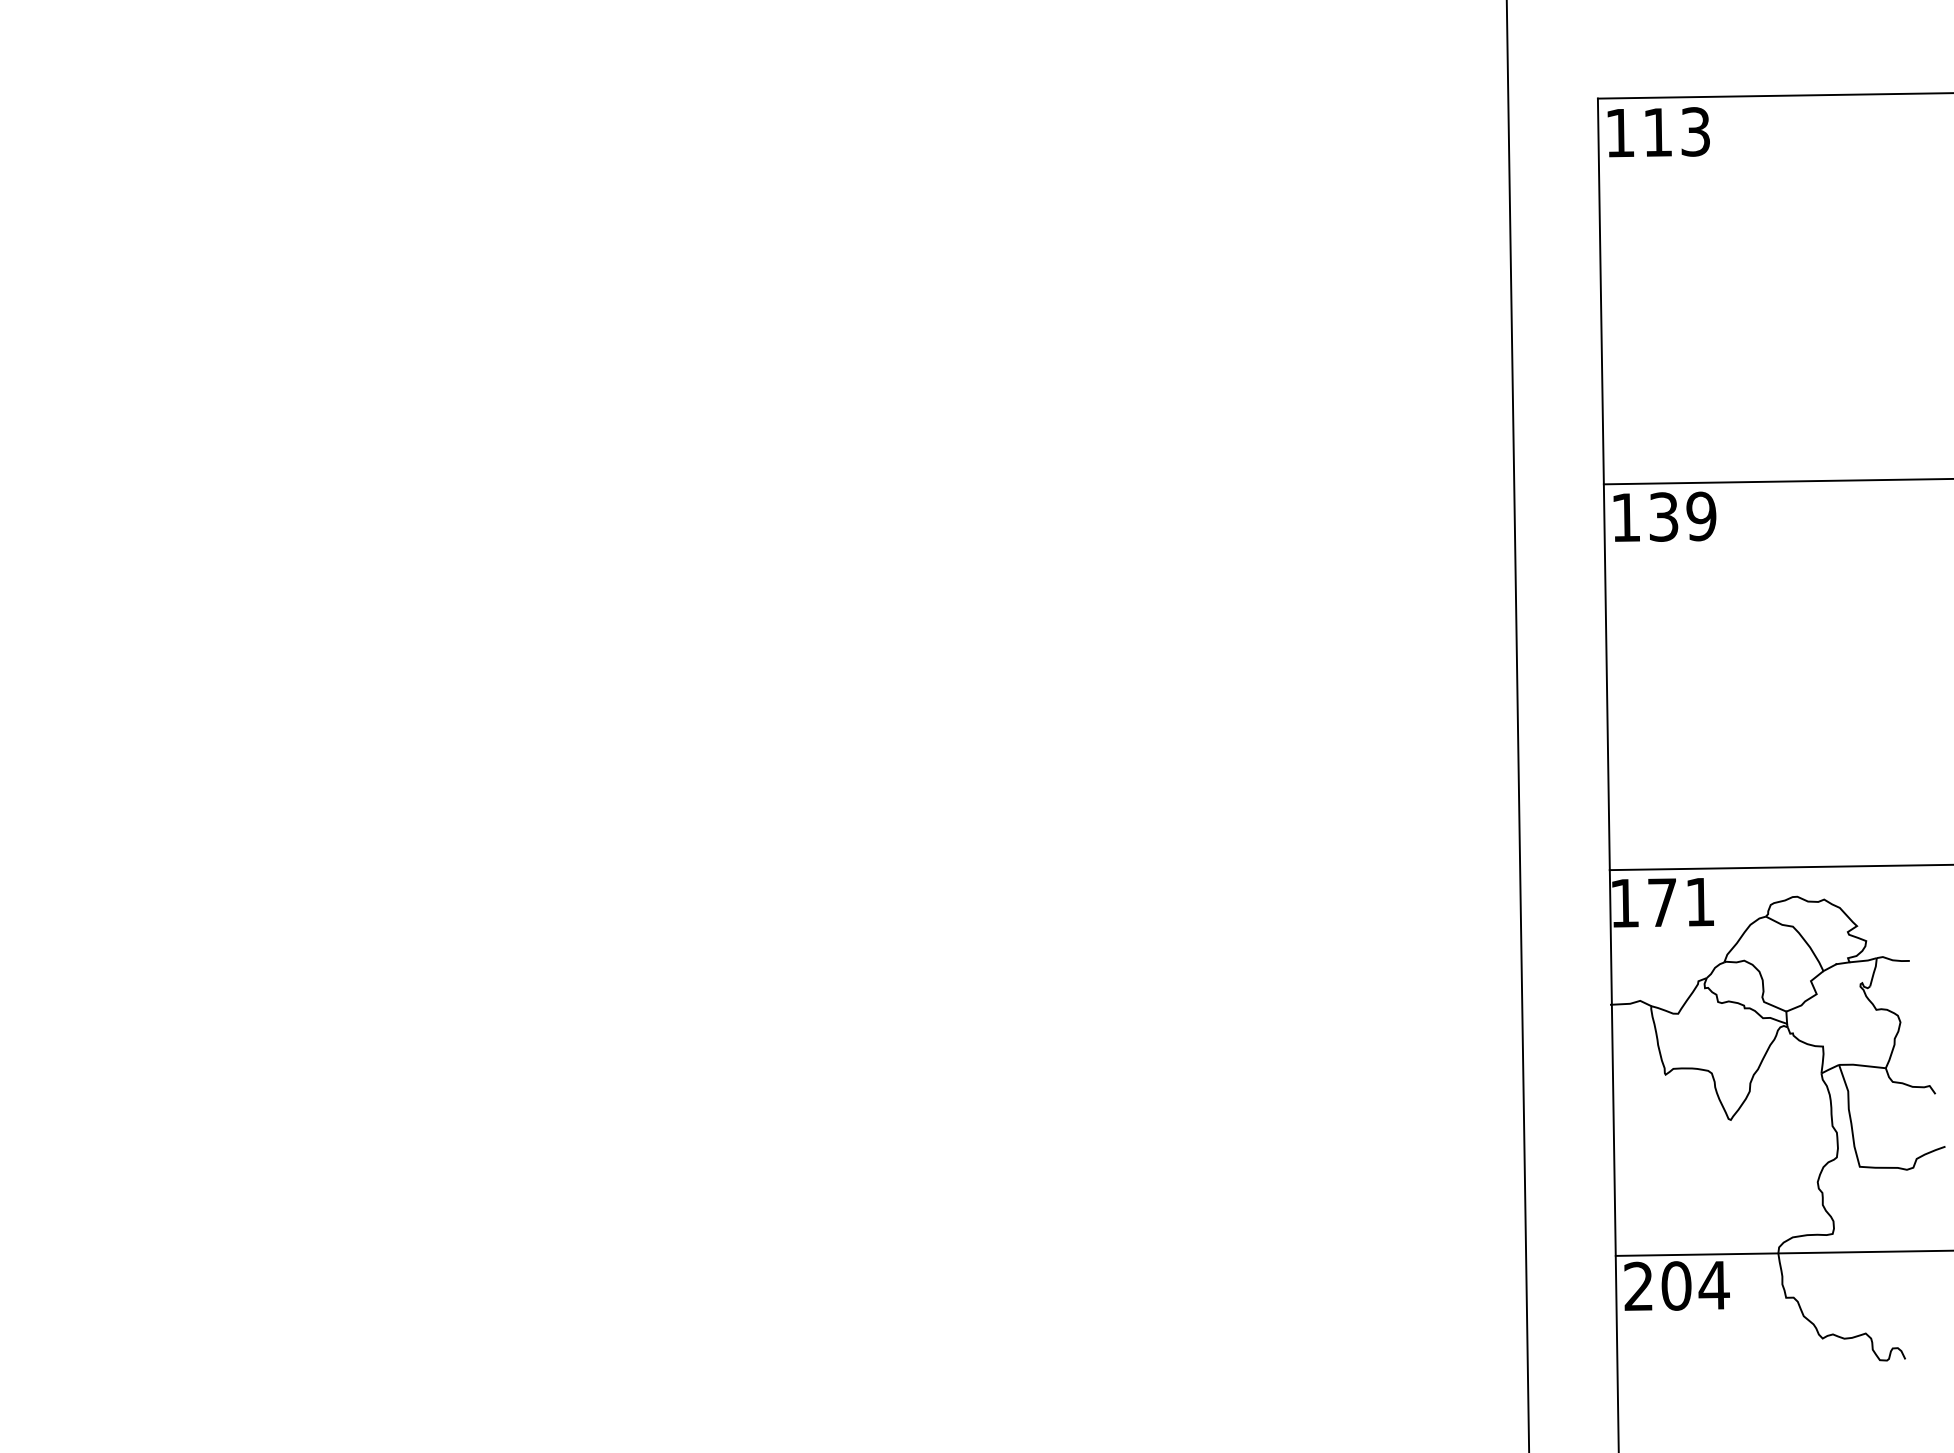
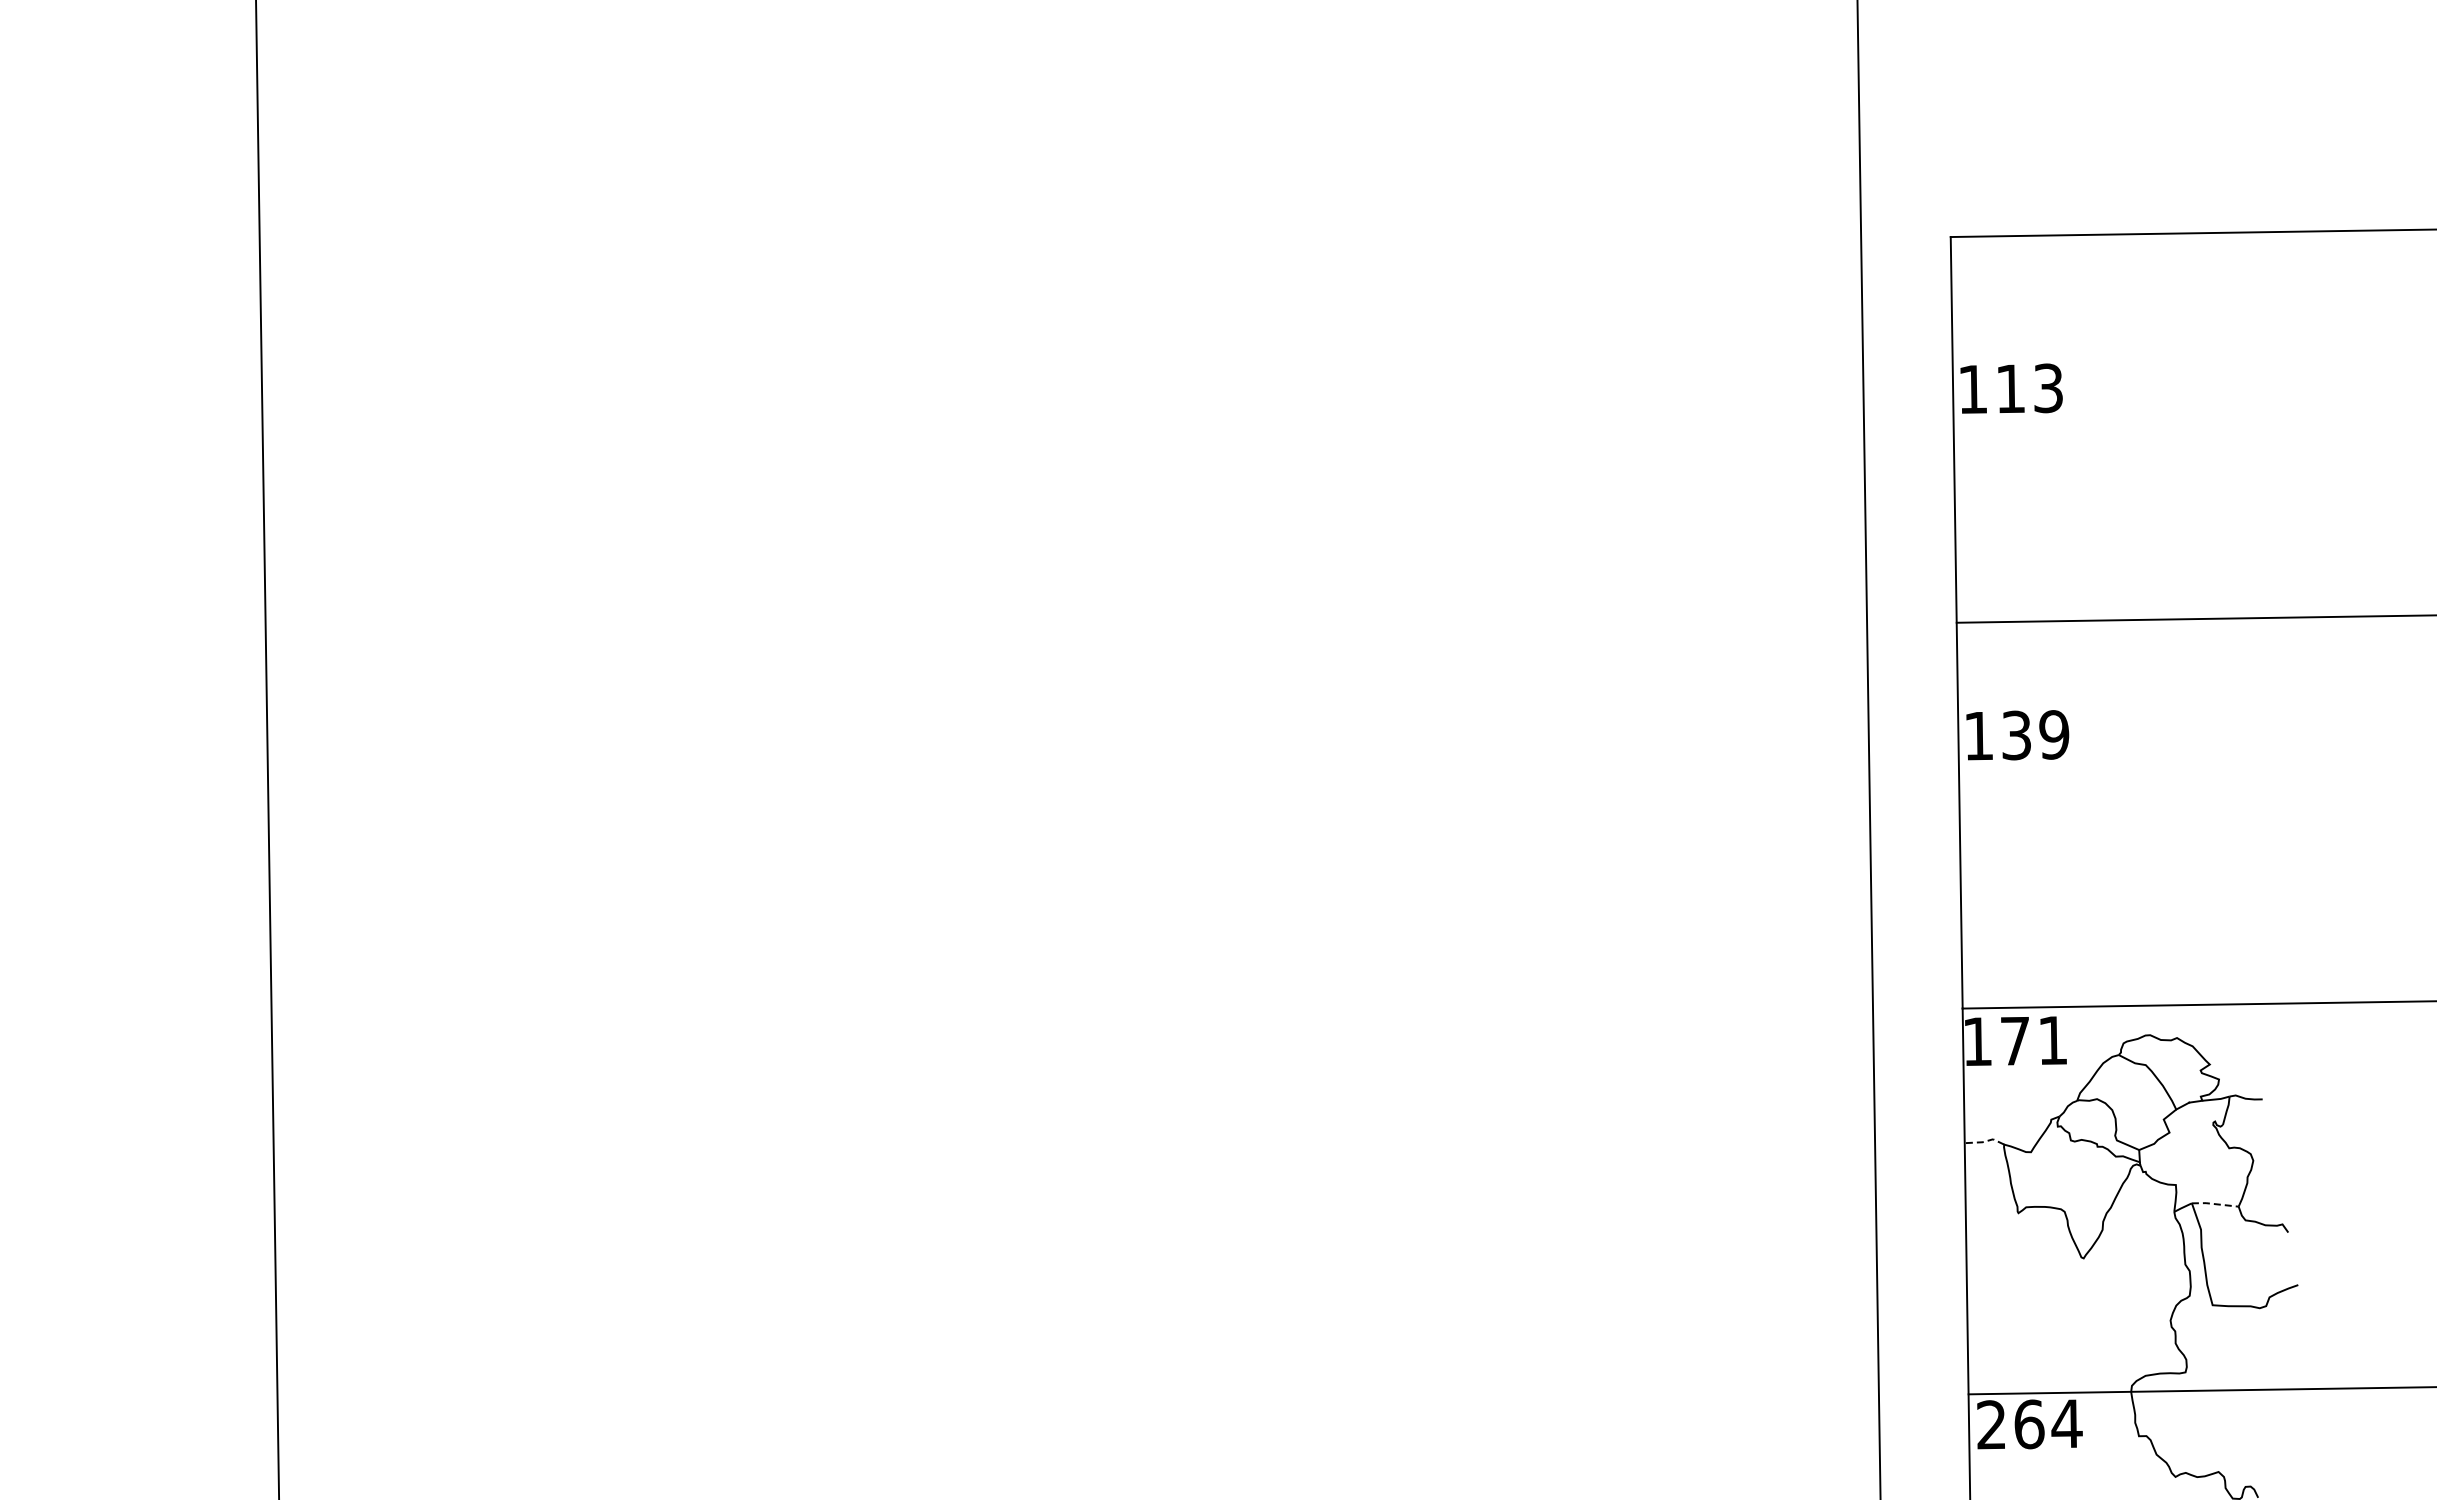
text: (1658, 132) -> (2011, 388), moved
text: (1664, 517) -> (2017, 735), moved
line: (1630, 1003) -> (1983, 1141), solid -> dashed
line: (1861, 1066) -> (2214, 1204), solid -> dashed
text: (1676, 1286) -> (2029, 1424), 204 -> 264

